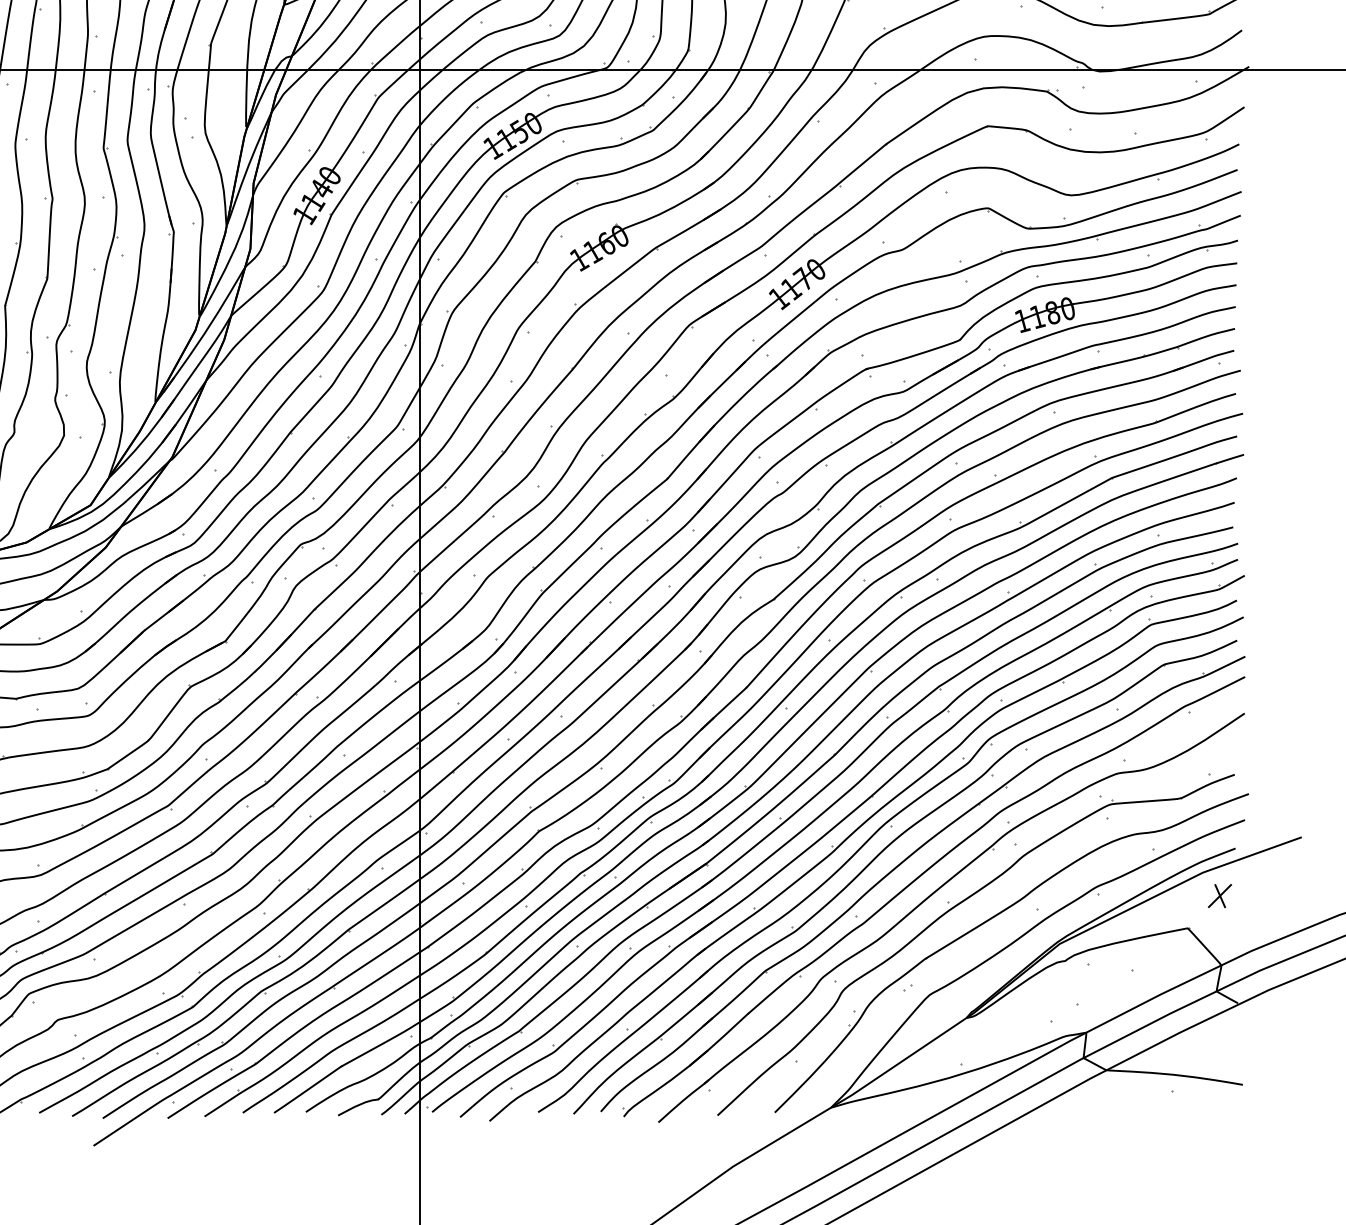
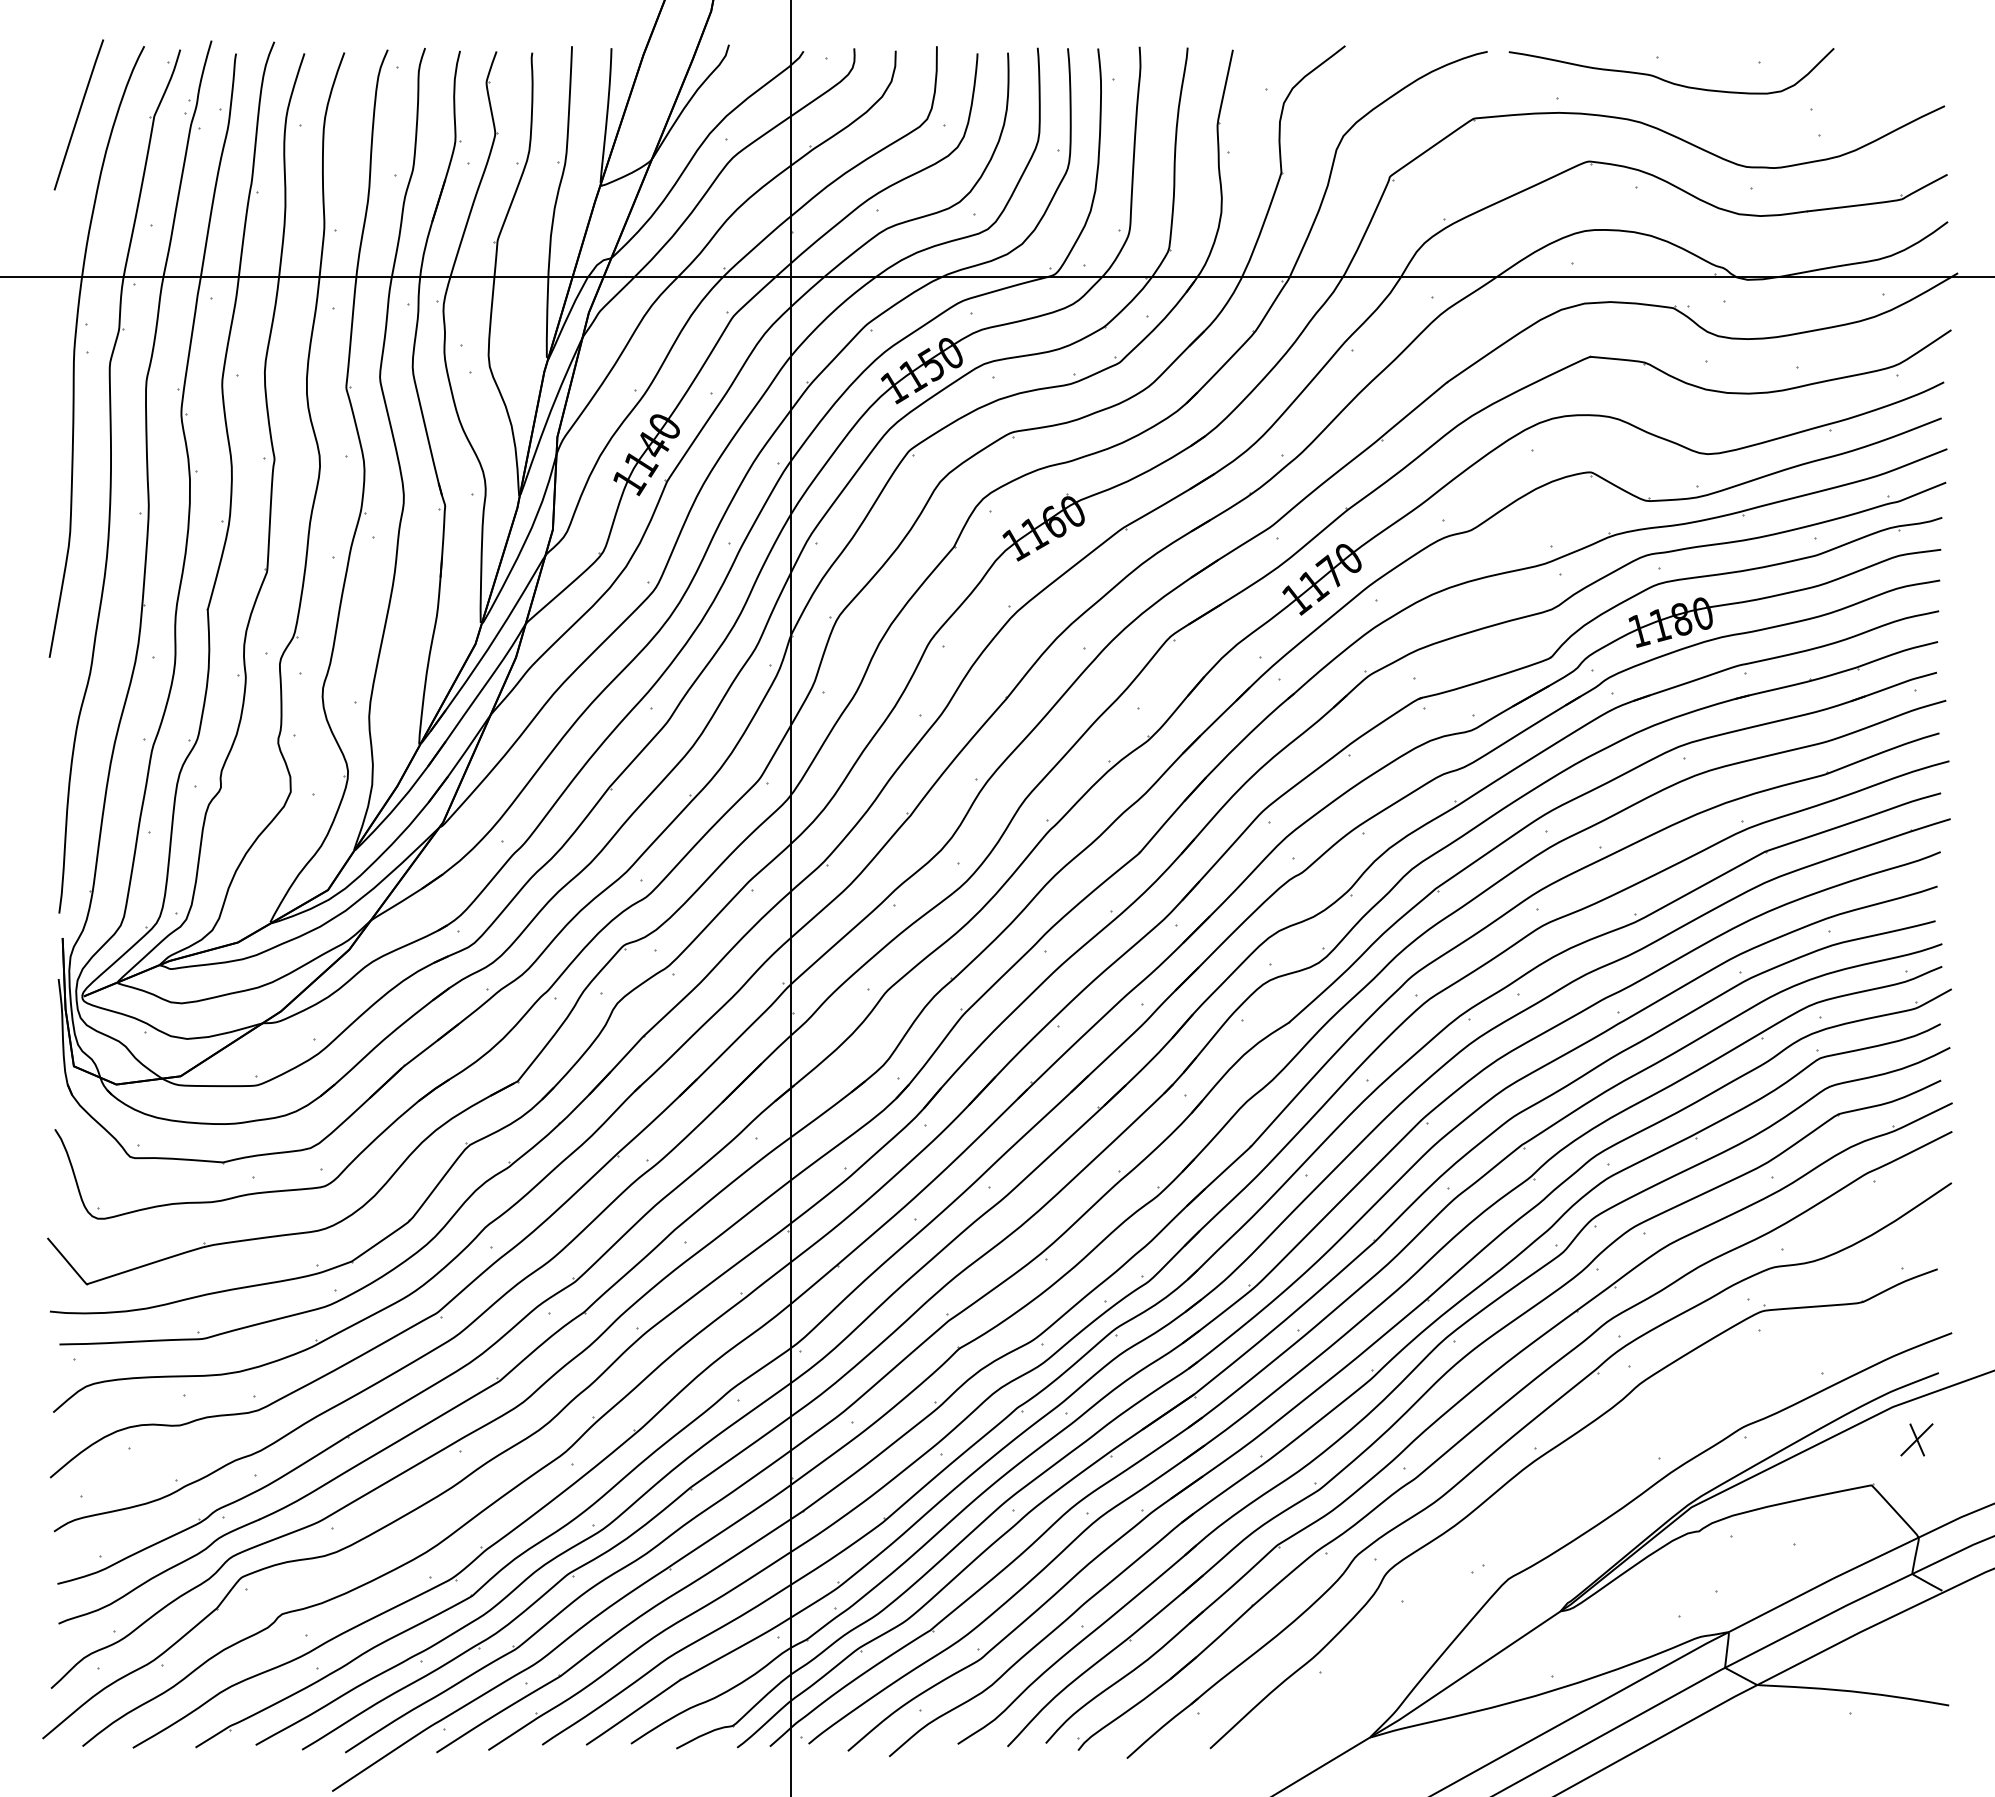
part: (992, 918) -> (1597, 1471), removed

